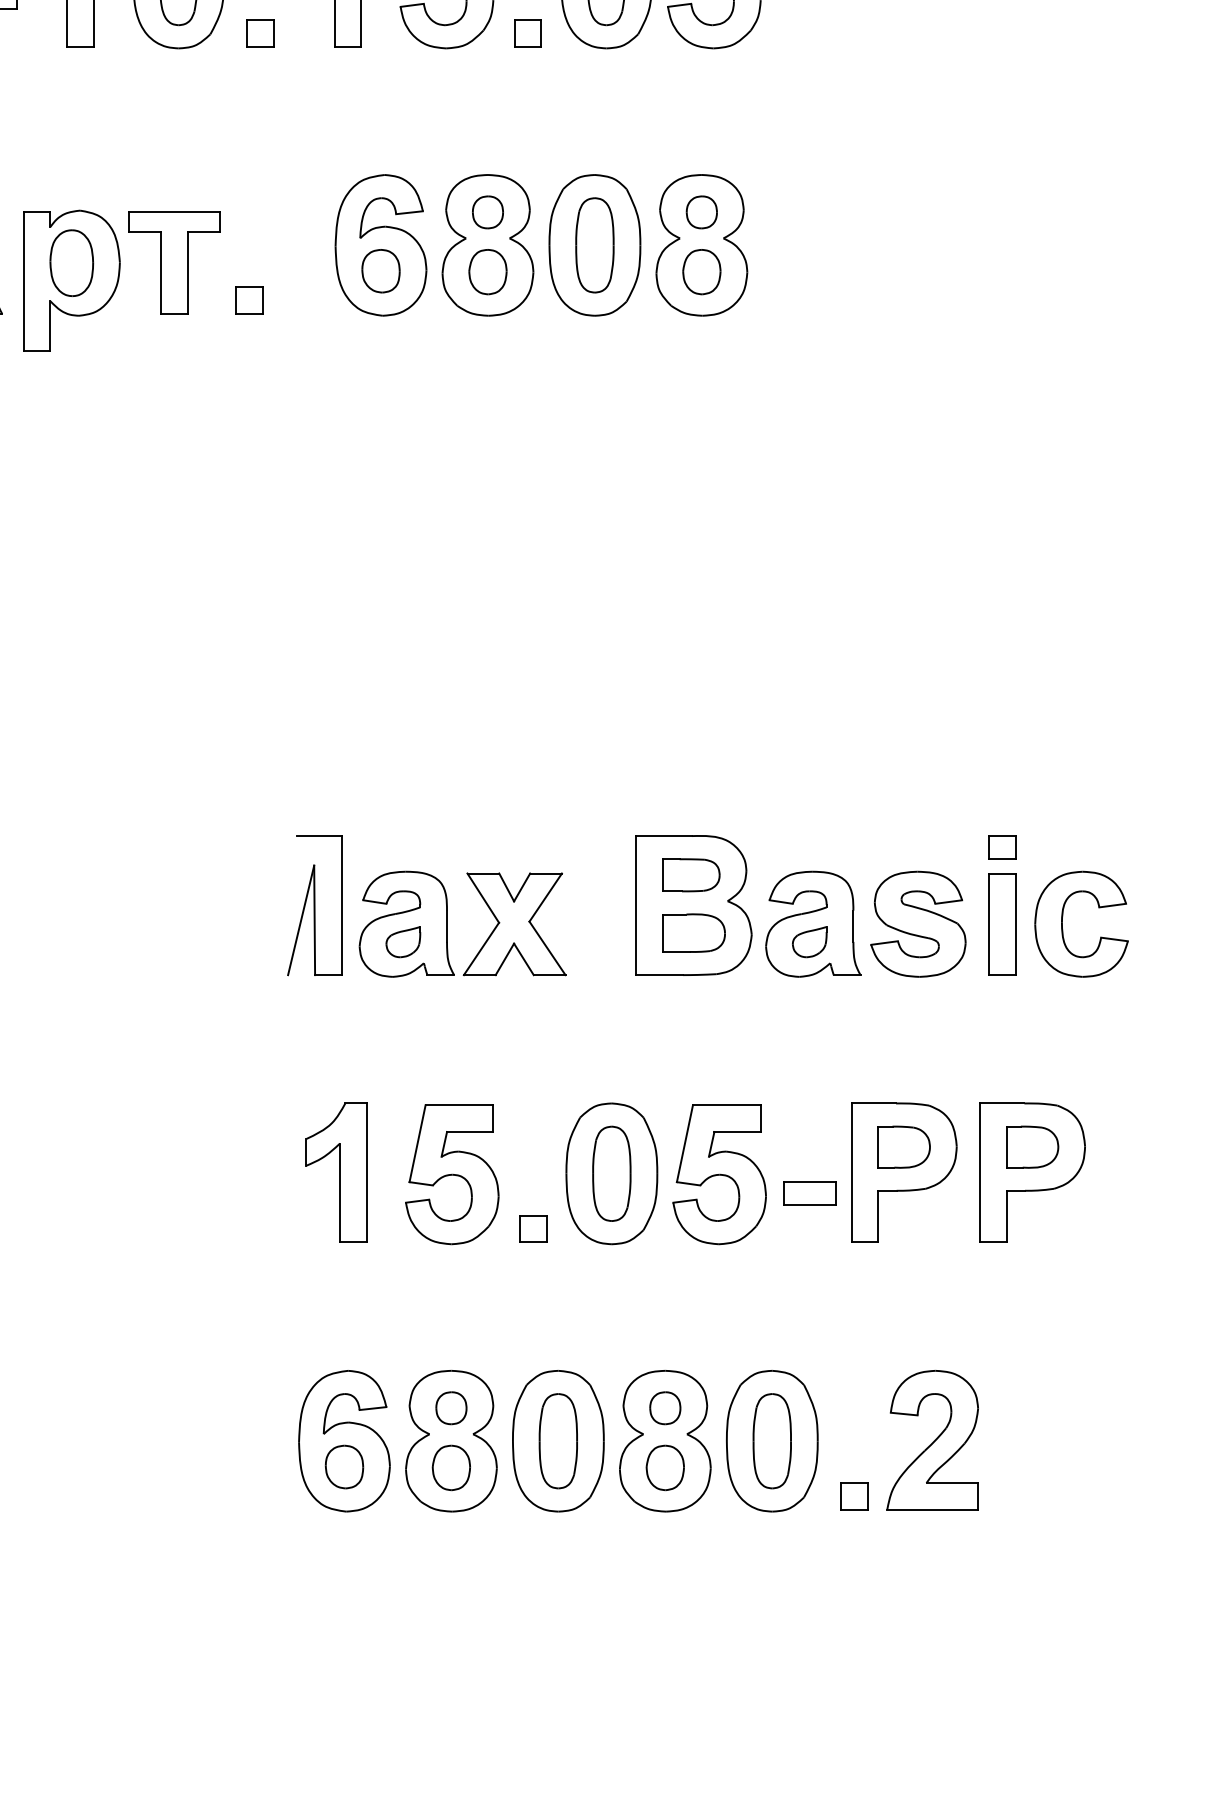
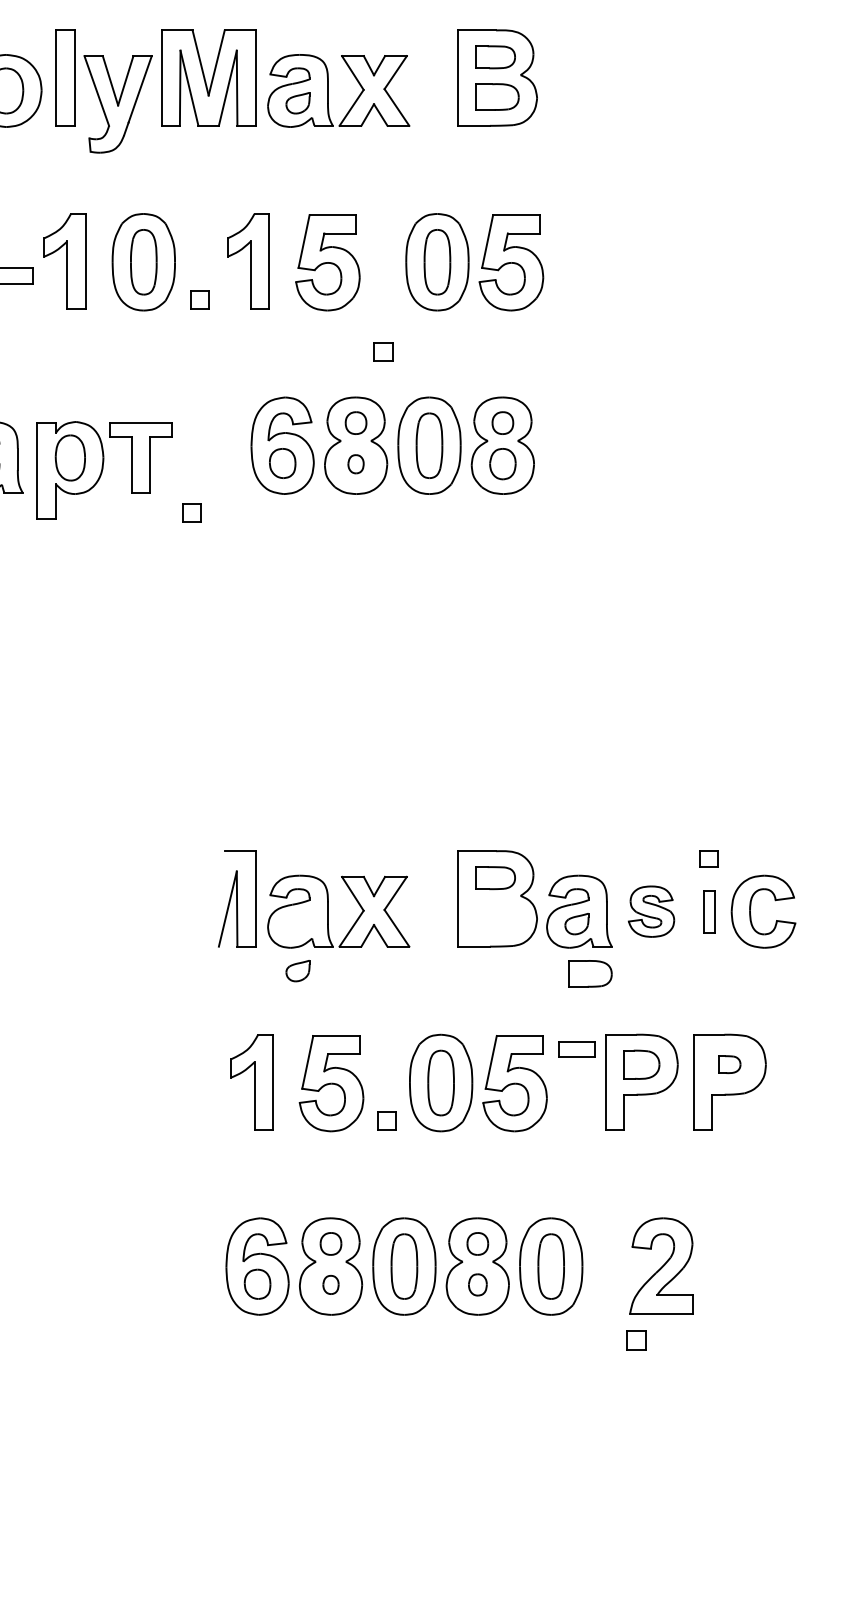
part: (527, 32) -> (383, 351), moved
part: (487, 272) -> (355, 464), size x0.6
part: (248, 300) -> (191, 512), moved
part: (918, 923) -> (651, 911), size x0.7
part: (1001, 923) -> (708, 911), size x0.6
part: (693, 932) -> (590, 973), moved
part: (402, 942) -> (297, 971), moved
part: (1031, 1146) -> (729, 1064), size x0.6
part: (809, 1193) -> (576, 1049), moved
part: (450, 1467) -> (330, 1284), size x0.6
part: (664, 1467) -> (477, 1284), size x0.7
part: (854, 1496) -> (636, 1340), moved

